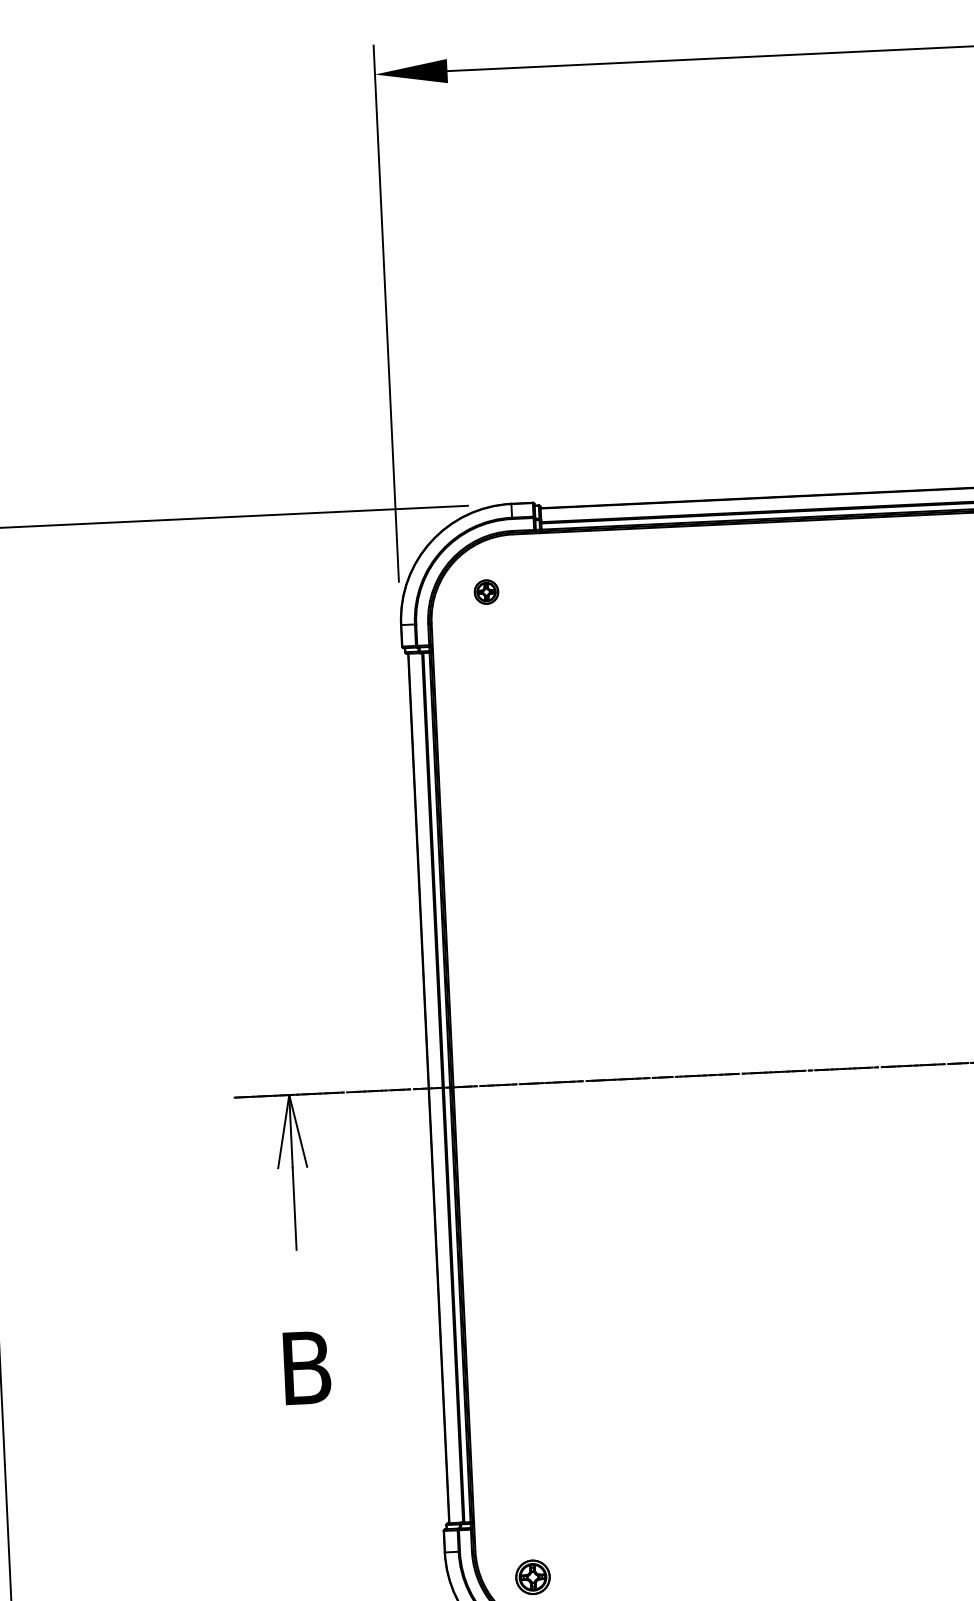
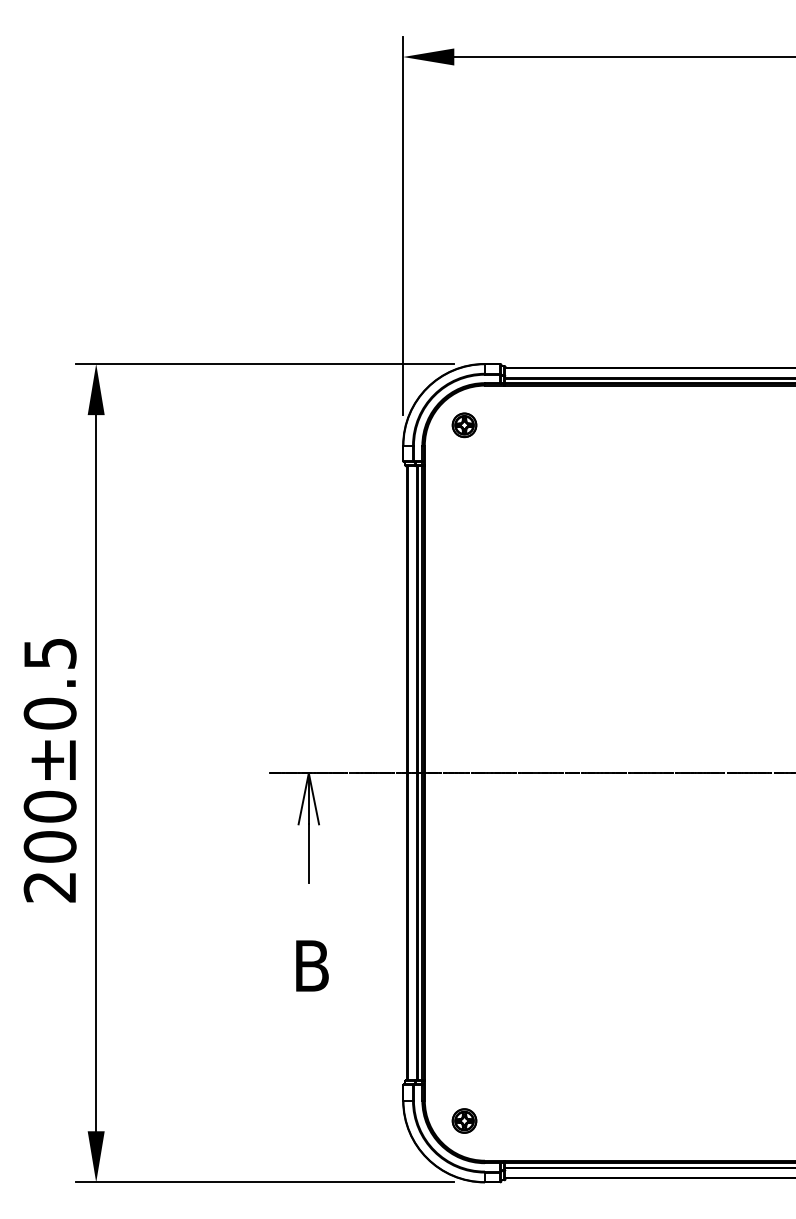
part: (486, 592) -> (464, 425), size x1.43

